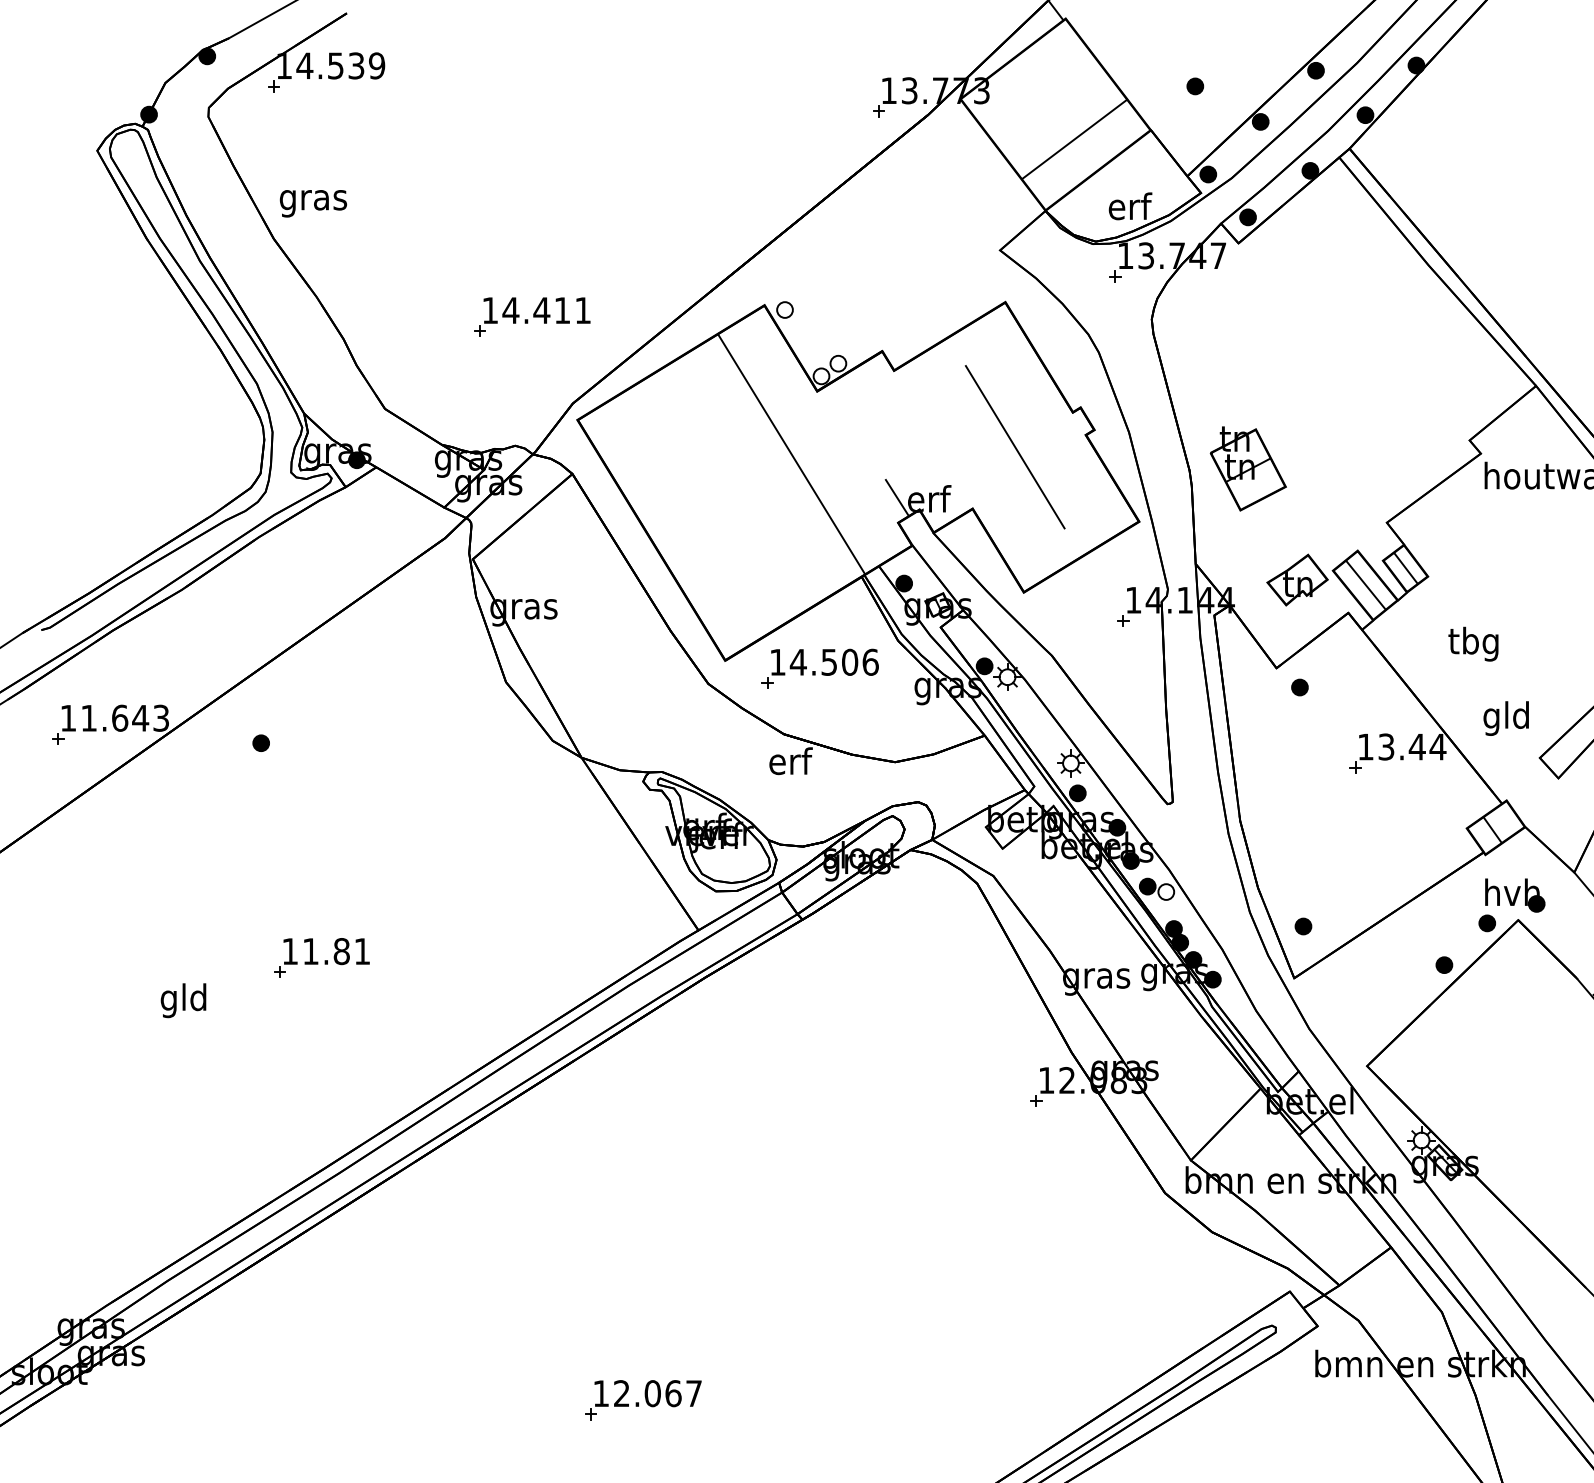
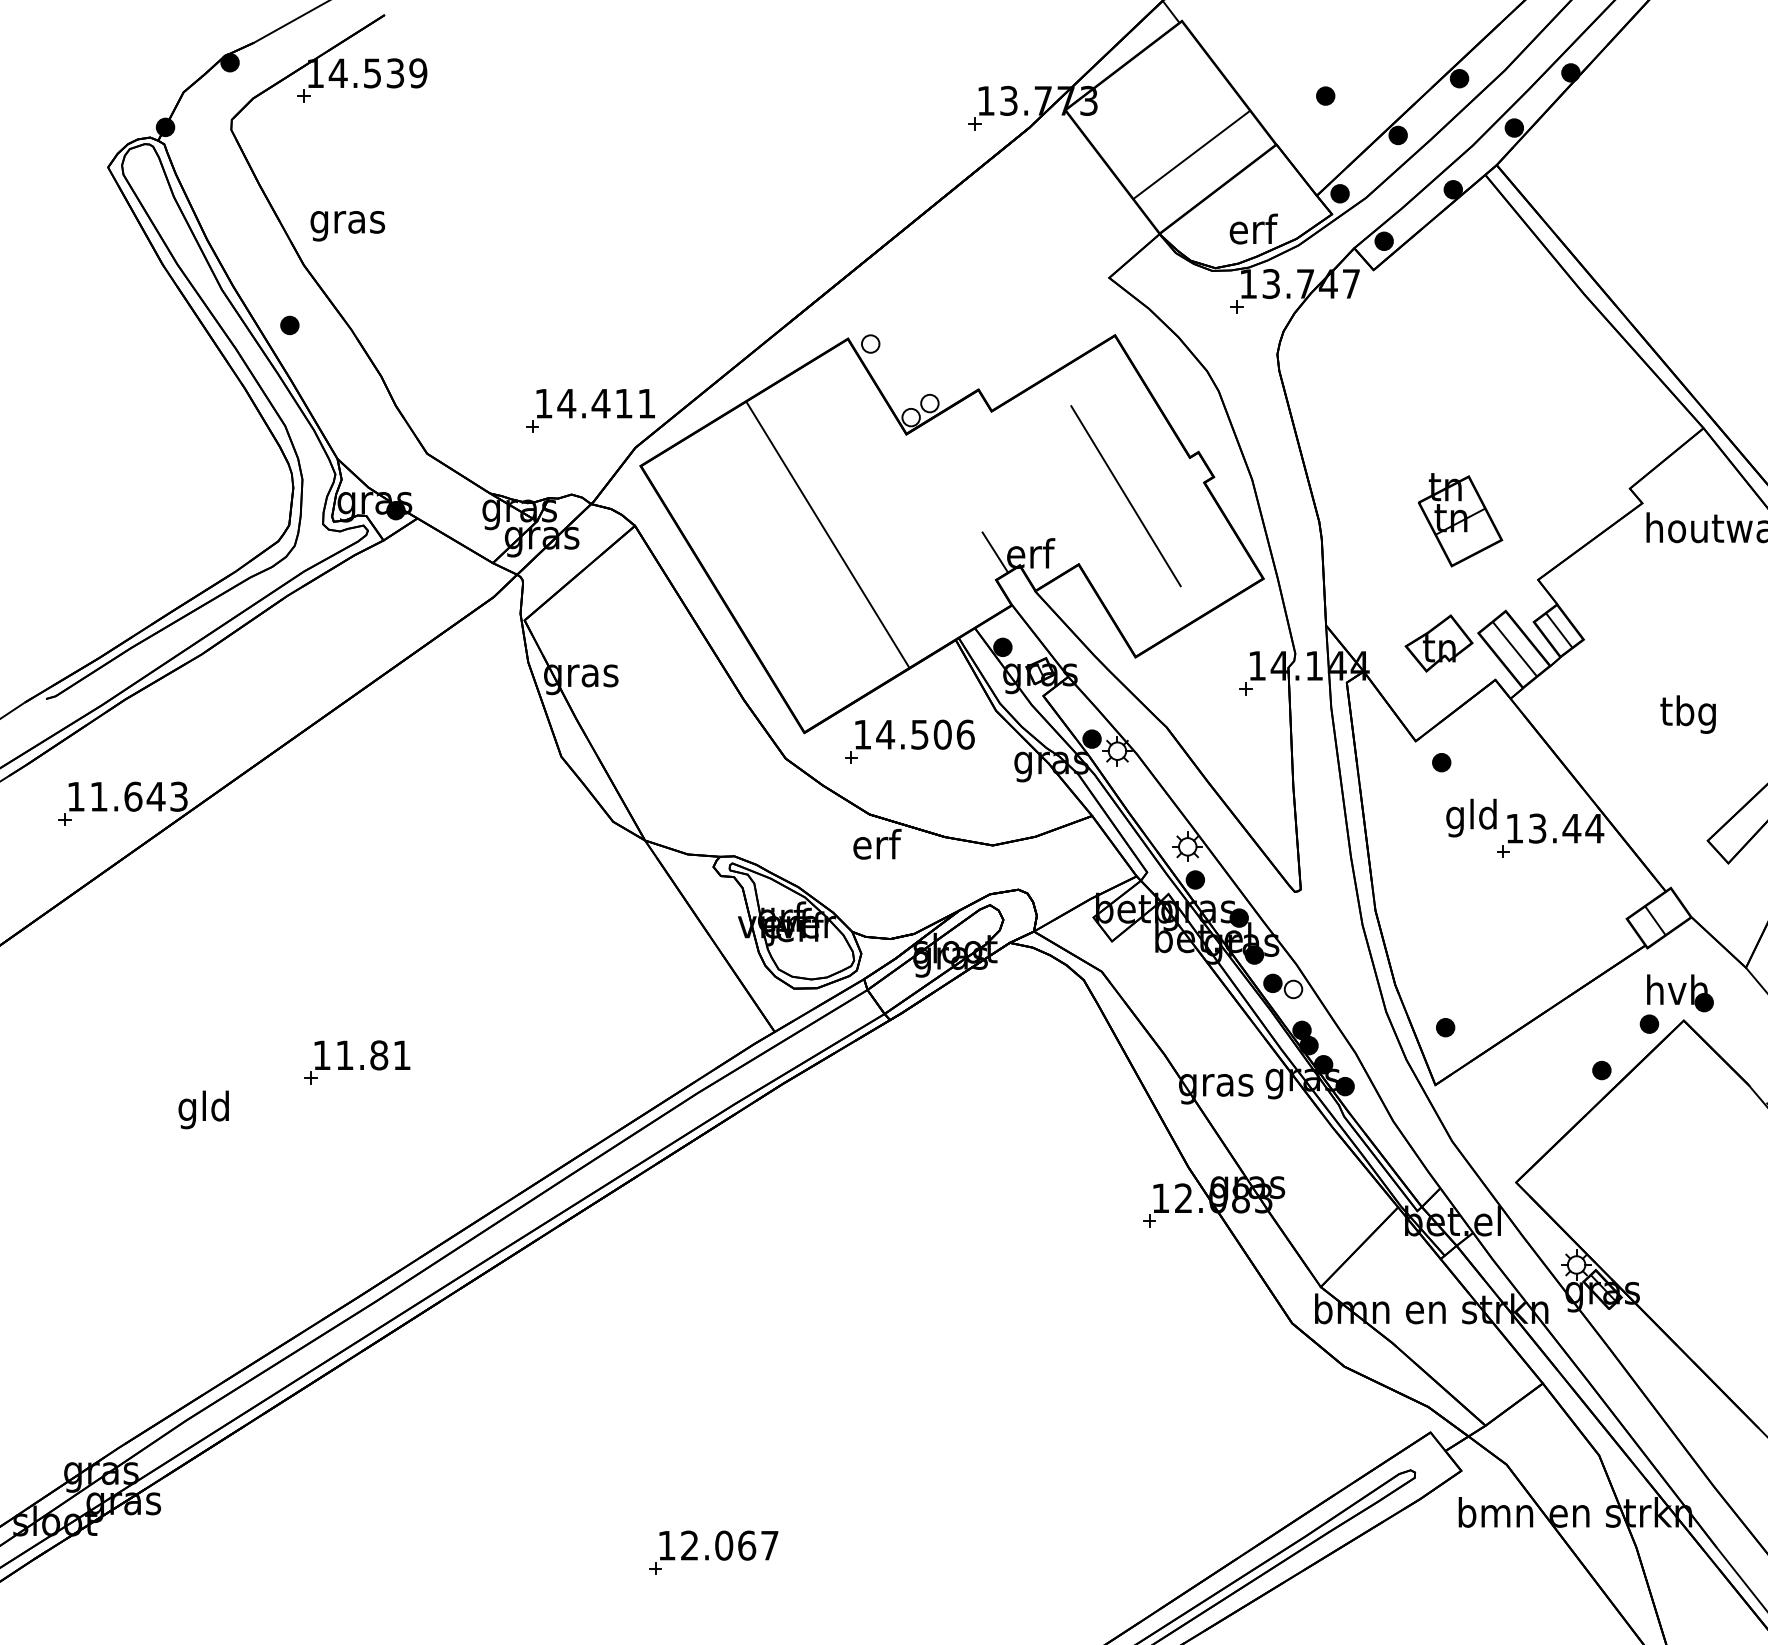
part: (532, 316) -> (590, 410), moved
line: (791, 453) -> (827, 534), moved
part: (1248, 469) -> (1460, 520), moved
text: (1472, 644) -> (1687, 714), moved
text: (1506, 718) -> (1471, 817), moved
part: (260, 743) -> (289, 325), moved

